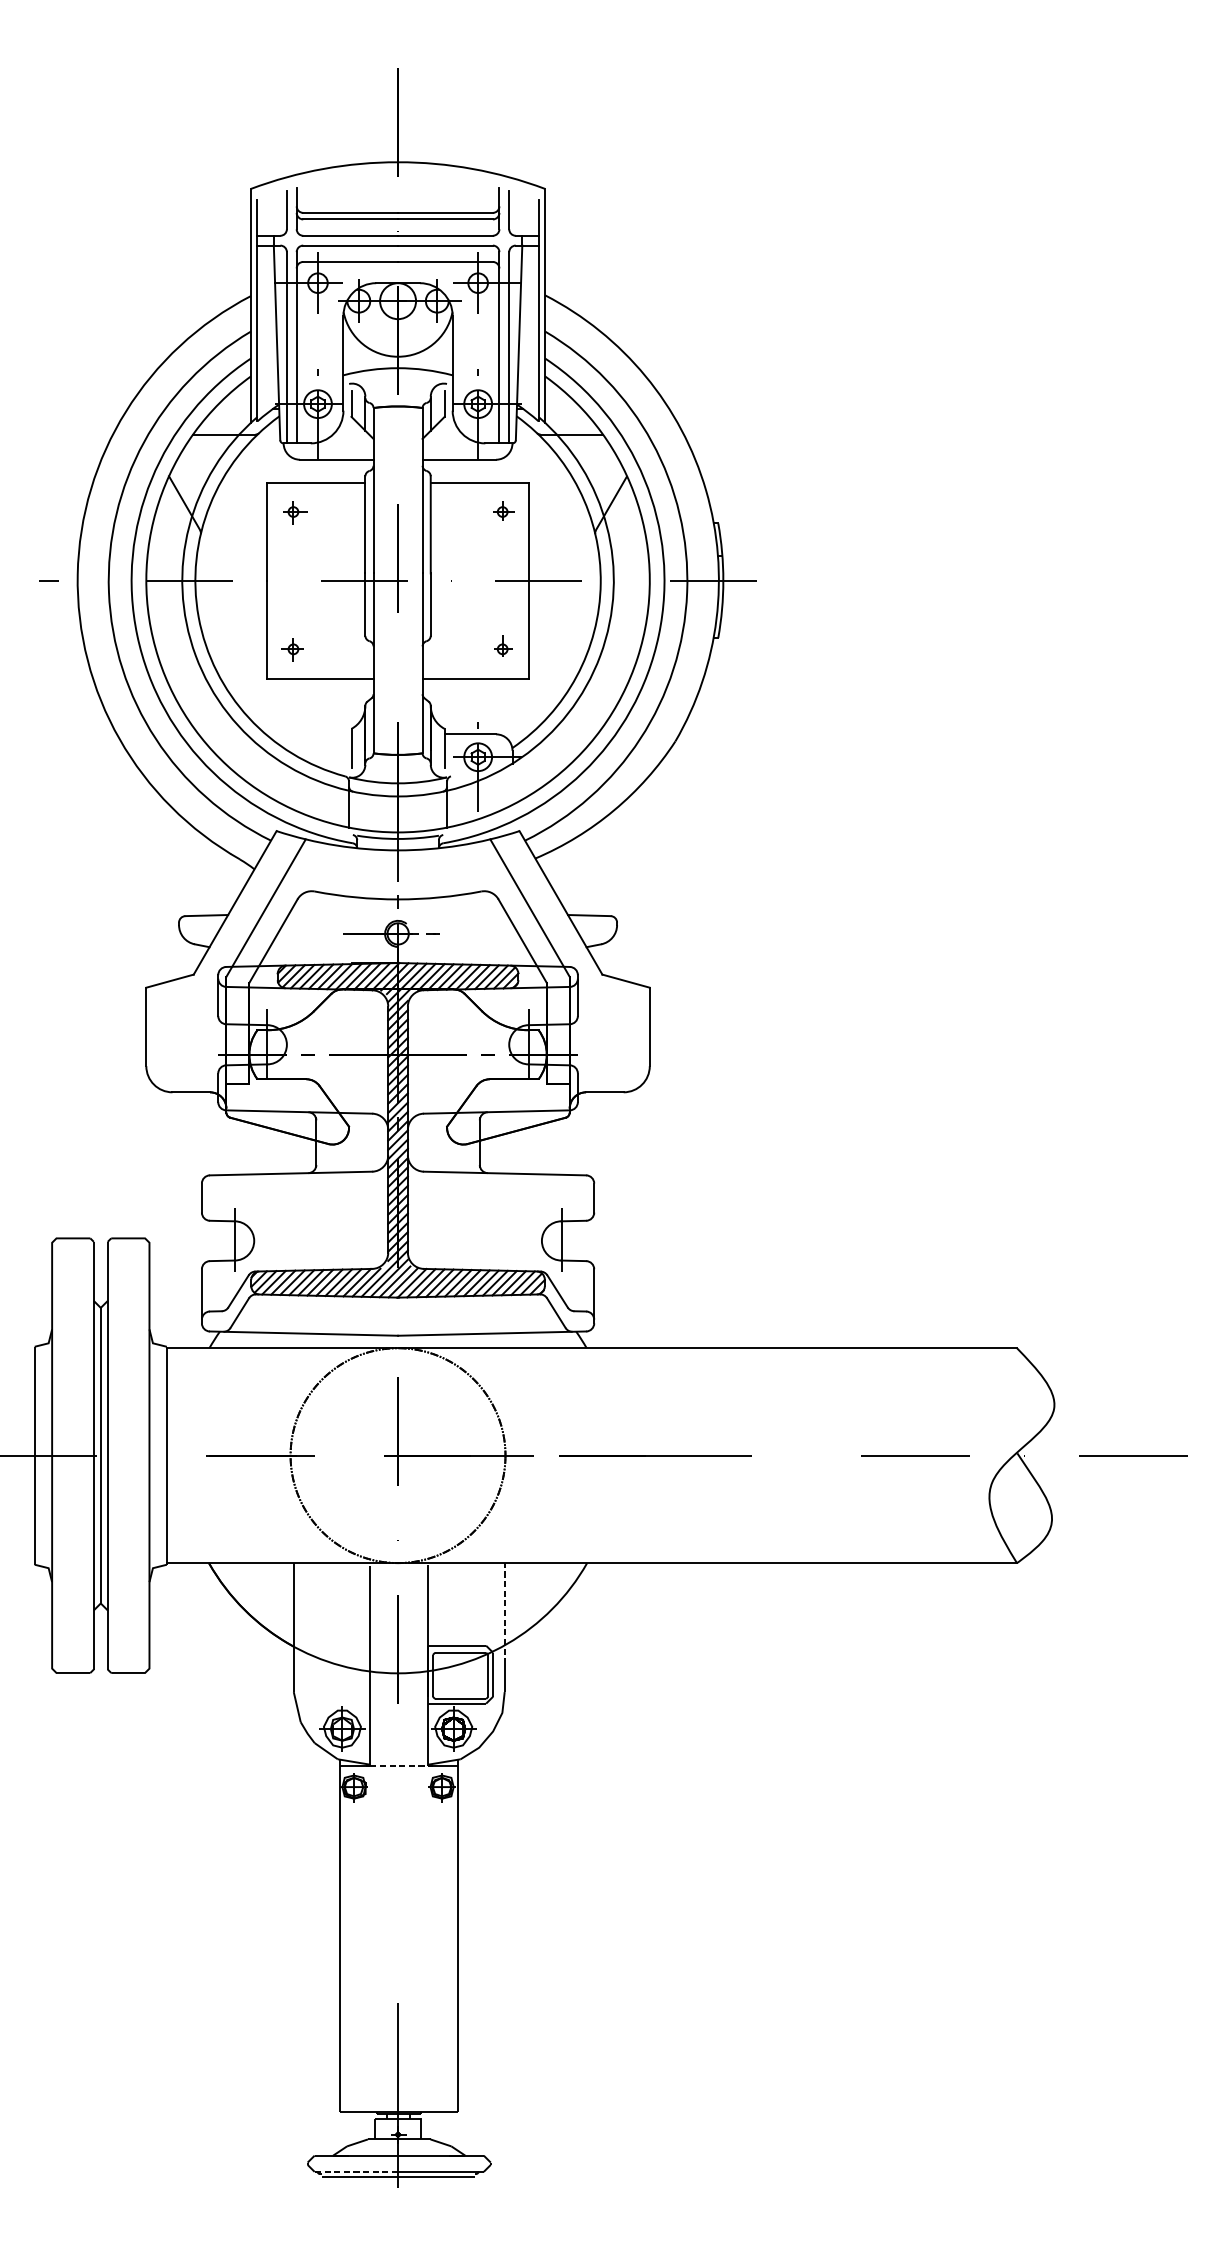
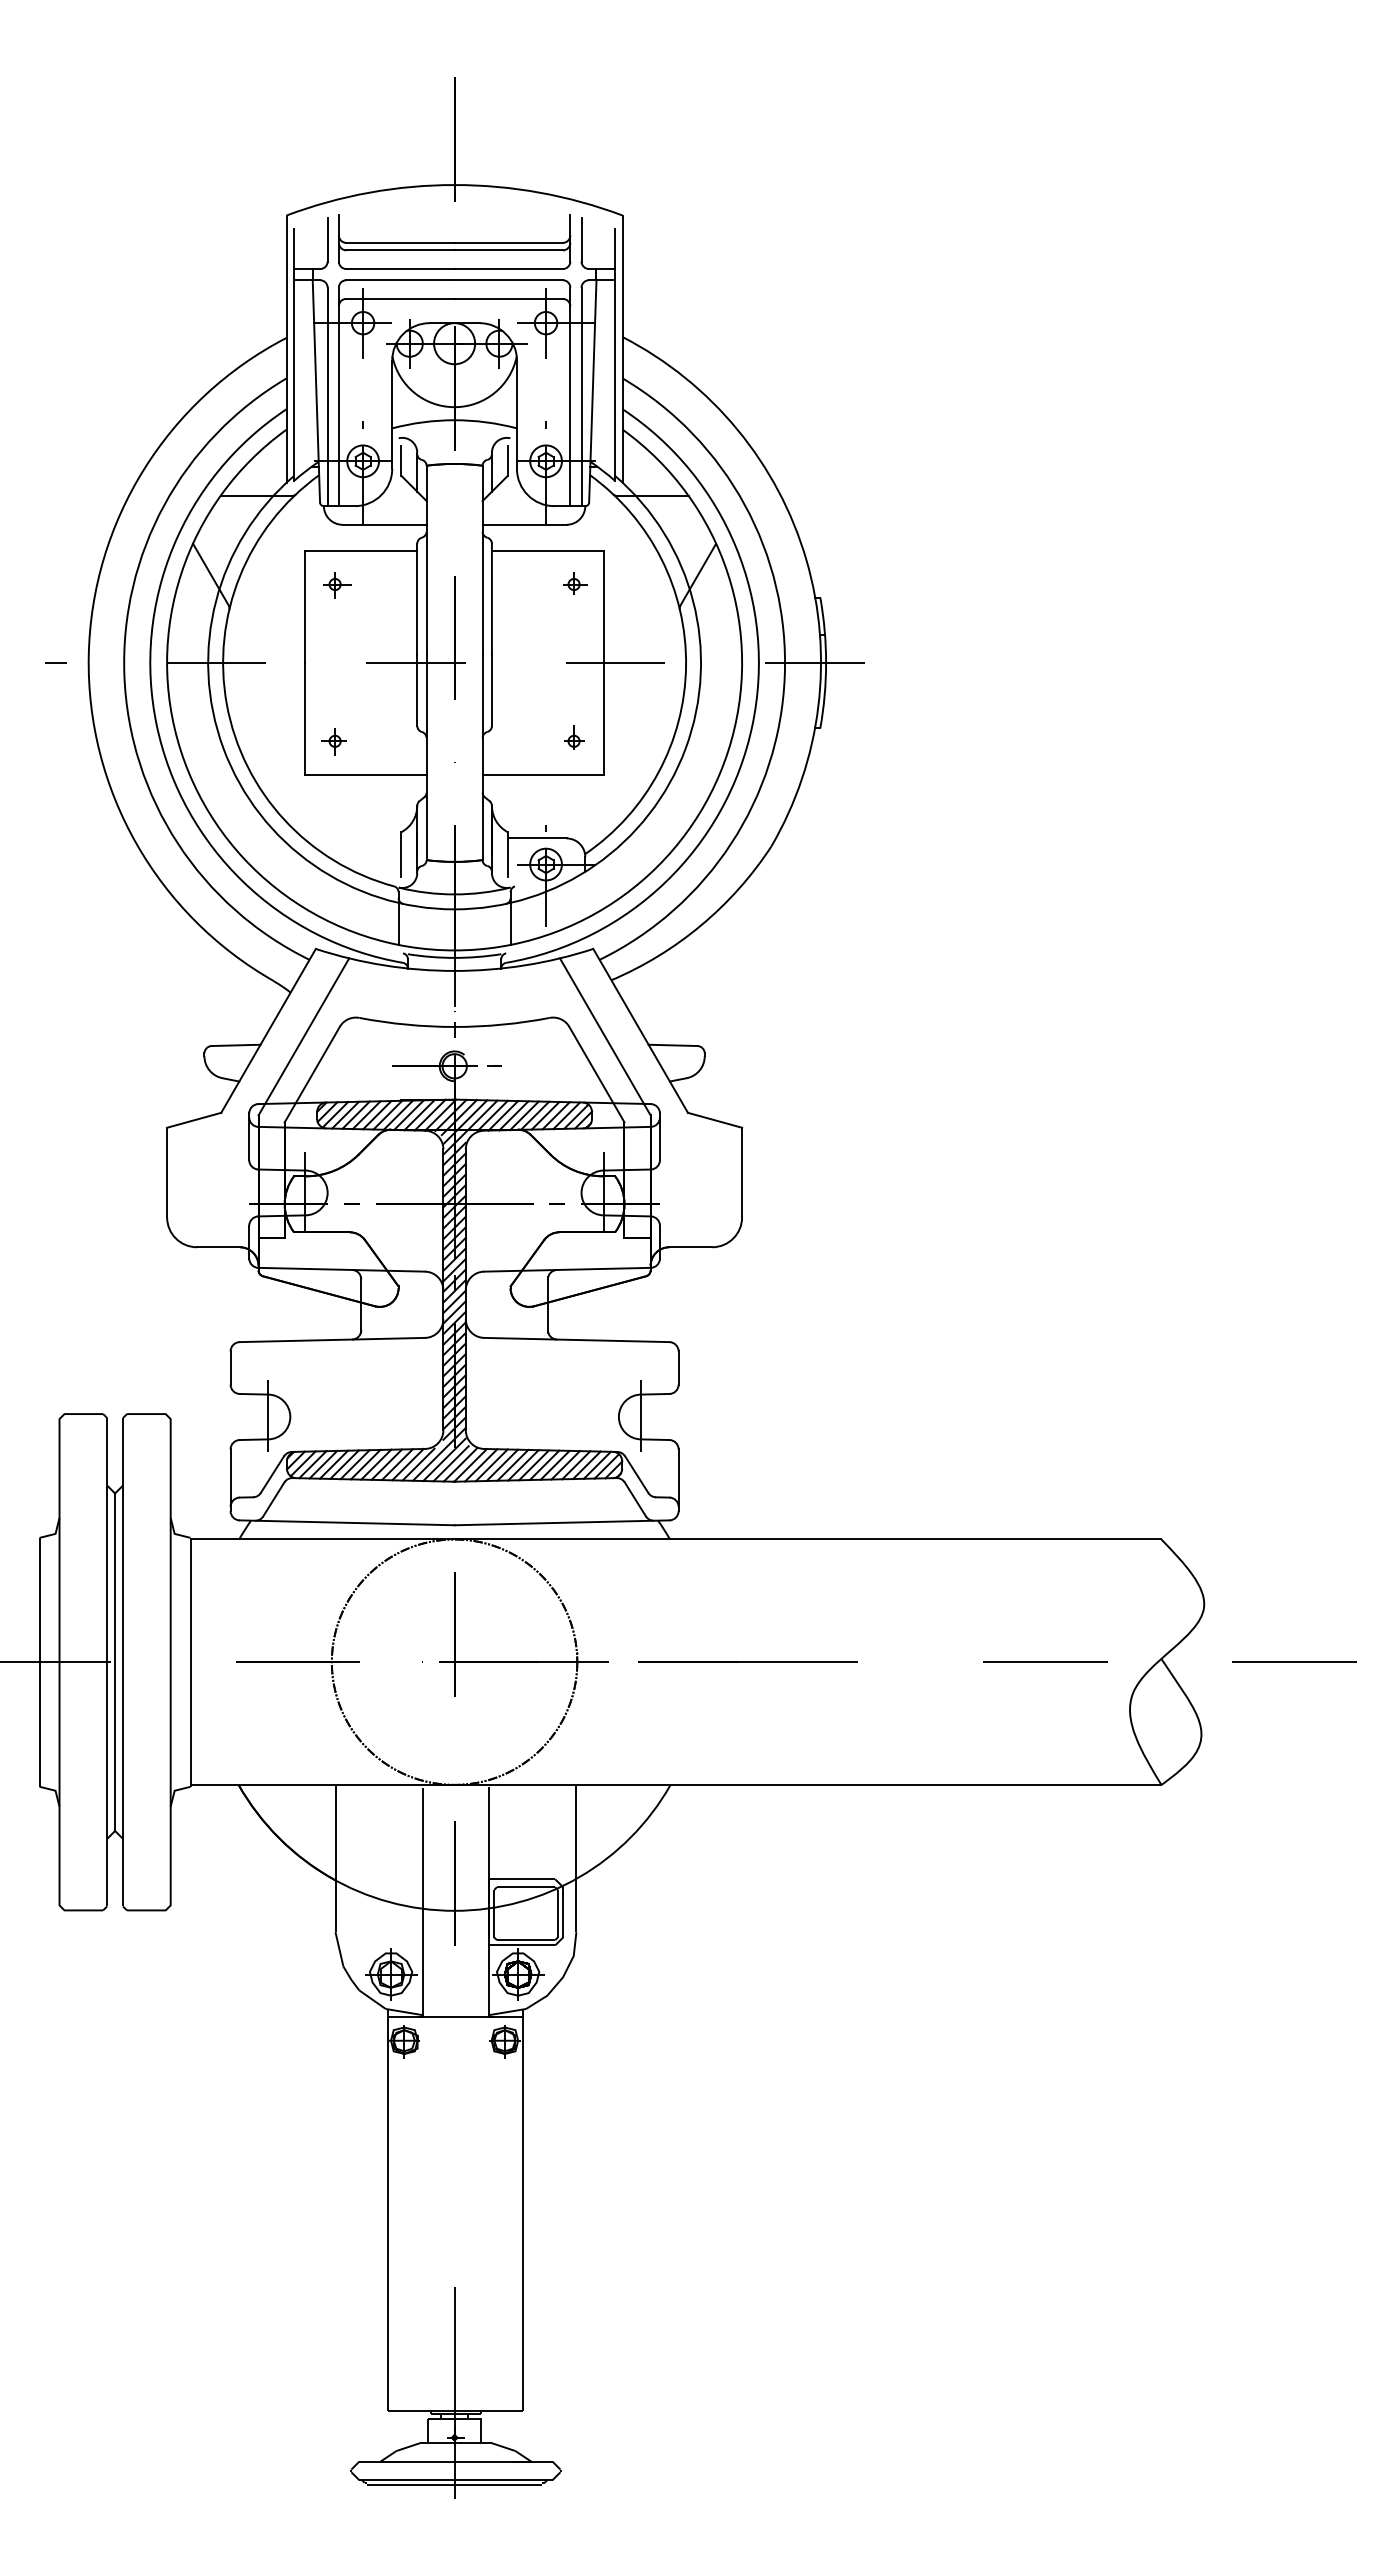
line: (504, 1613) -> (576, 1842), dashed -> solid
line: (399, 1765) -> (456, 2016), dashed -> solid
line: (355, 2172) -> (406, 2480), dashed -> solid

